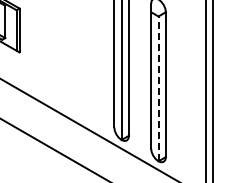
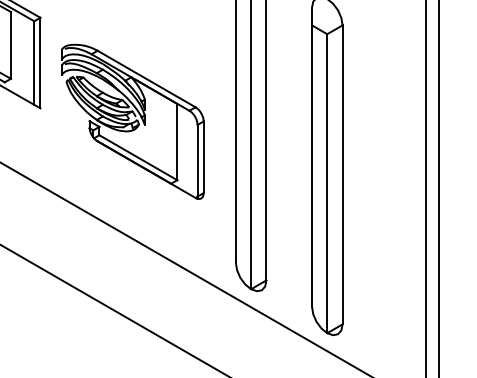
part: (64, 58) -> (133, 120), added
line: (158, 88) -> (327, 182), dashed -> solid

